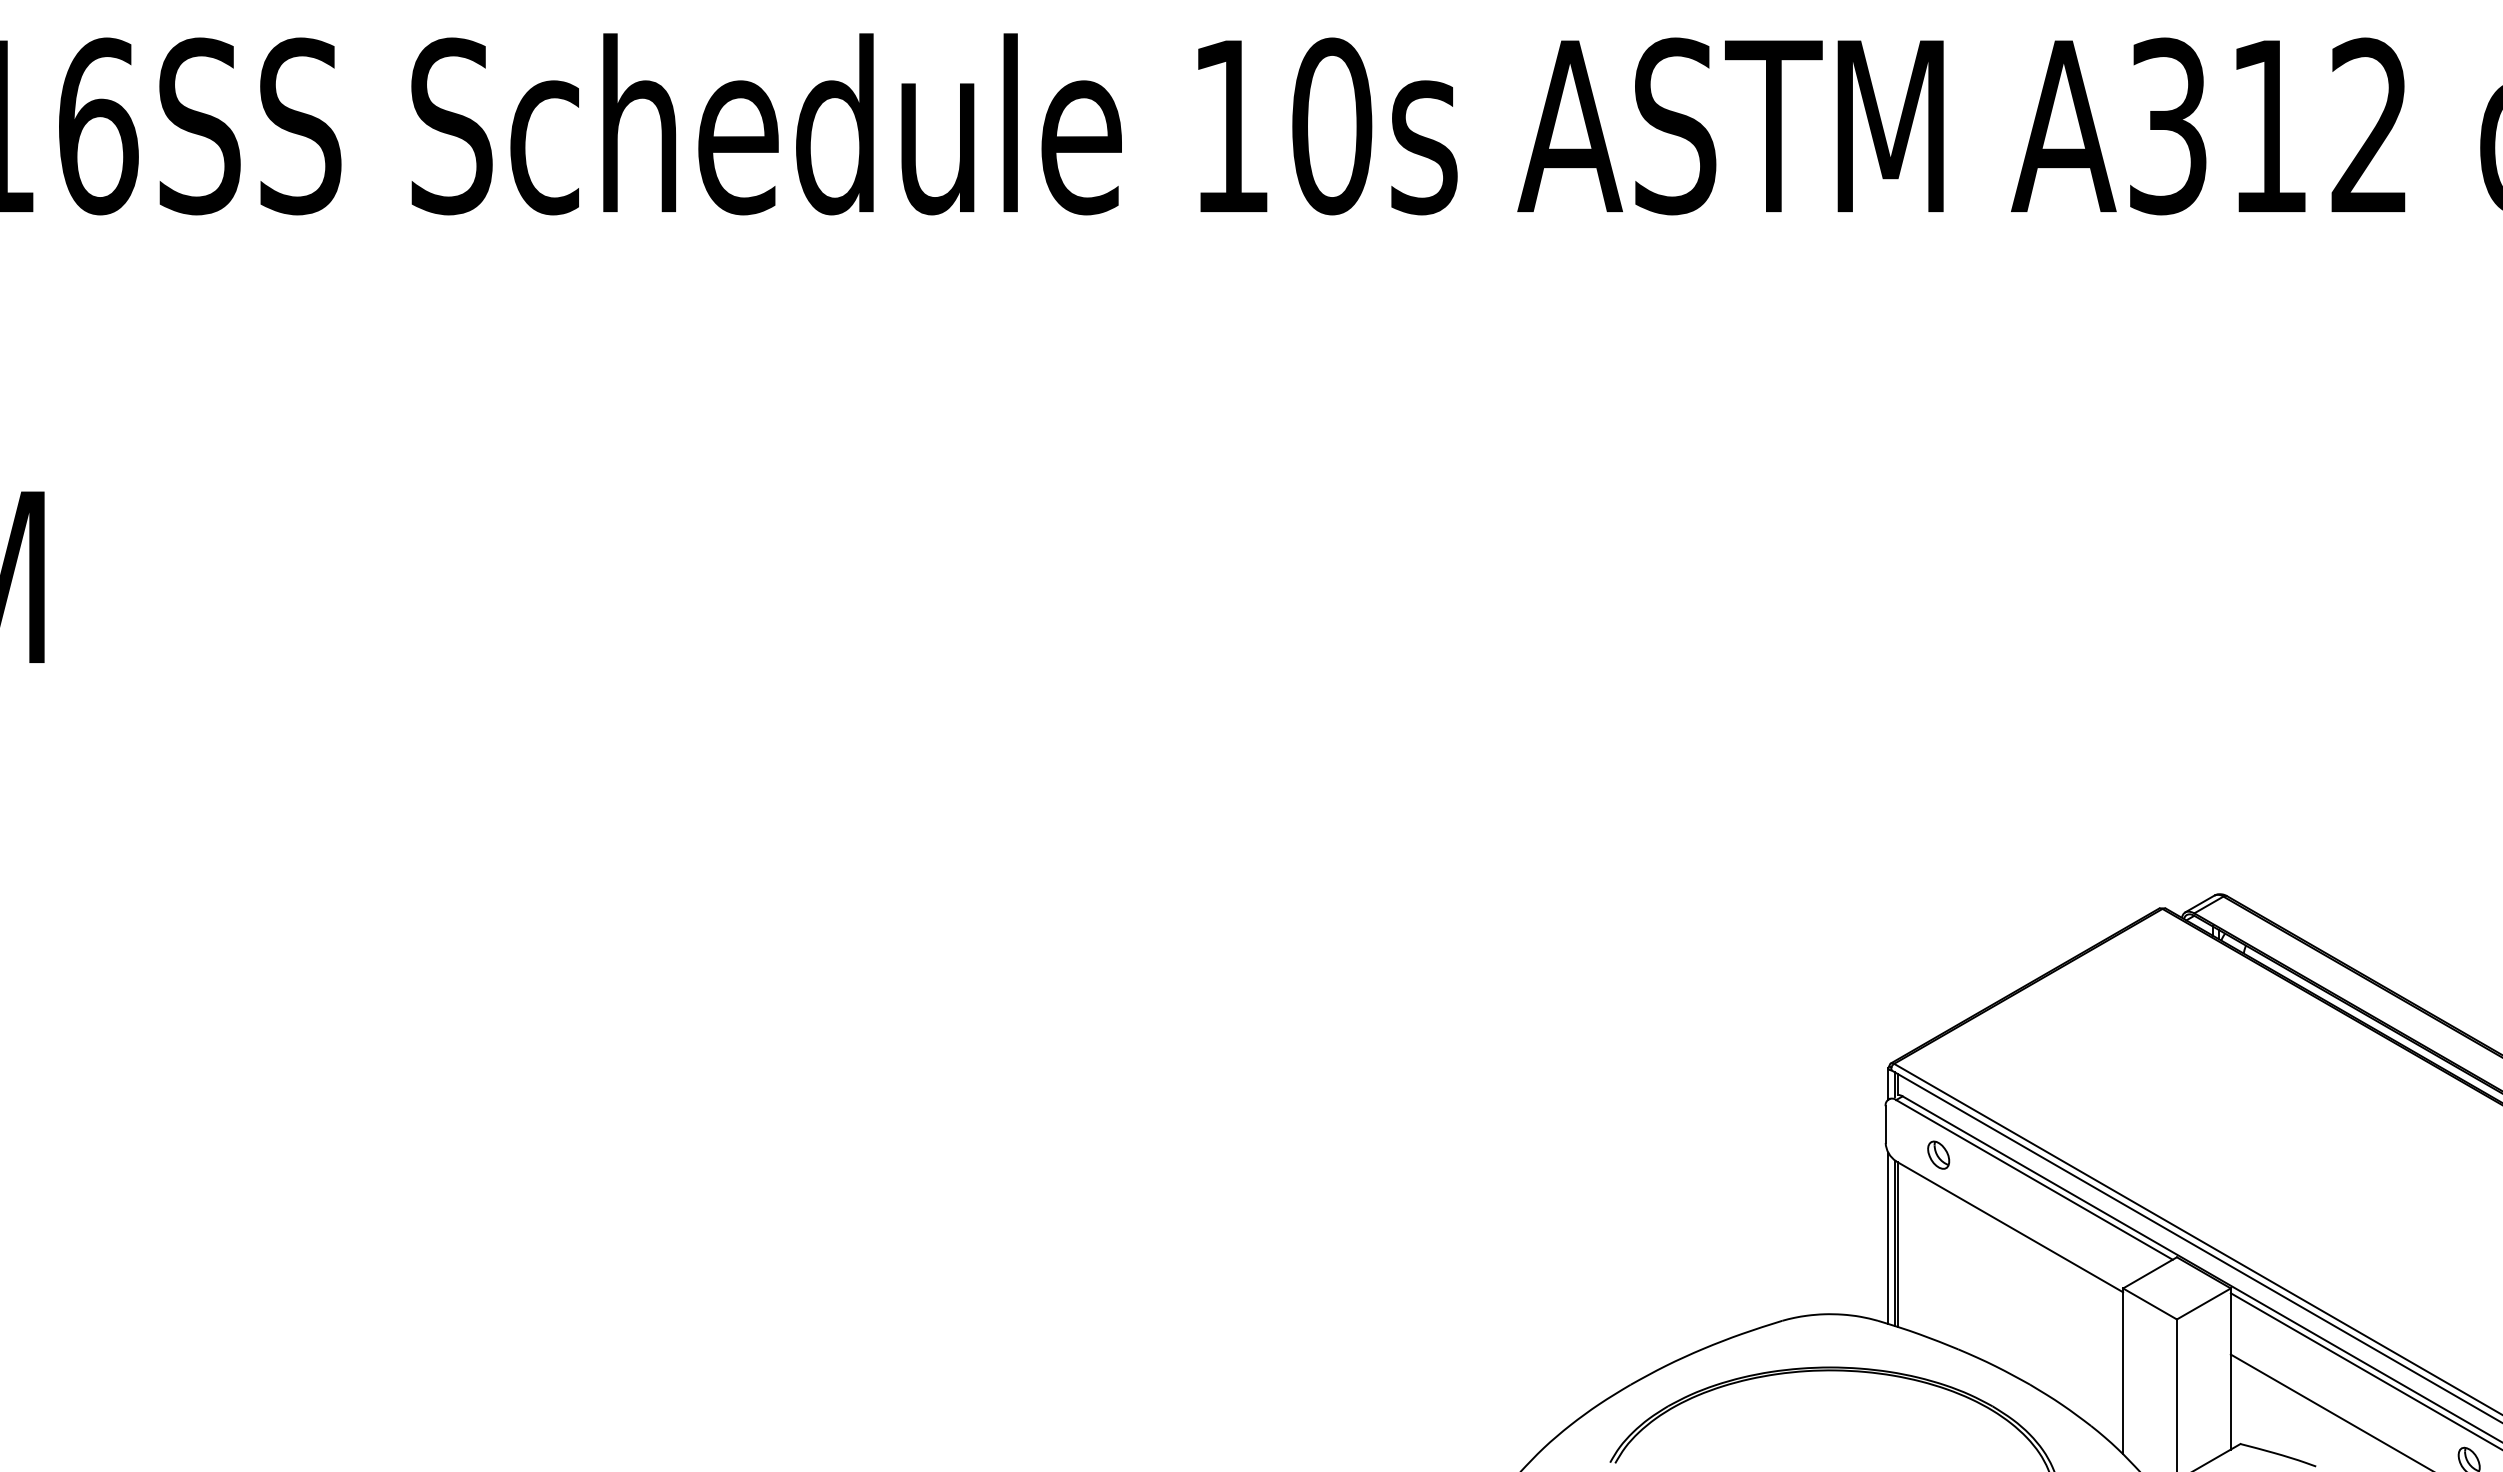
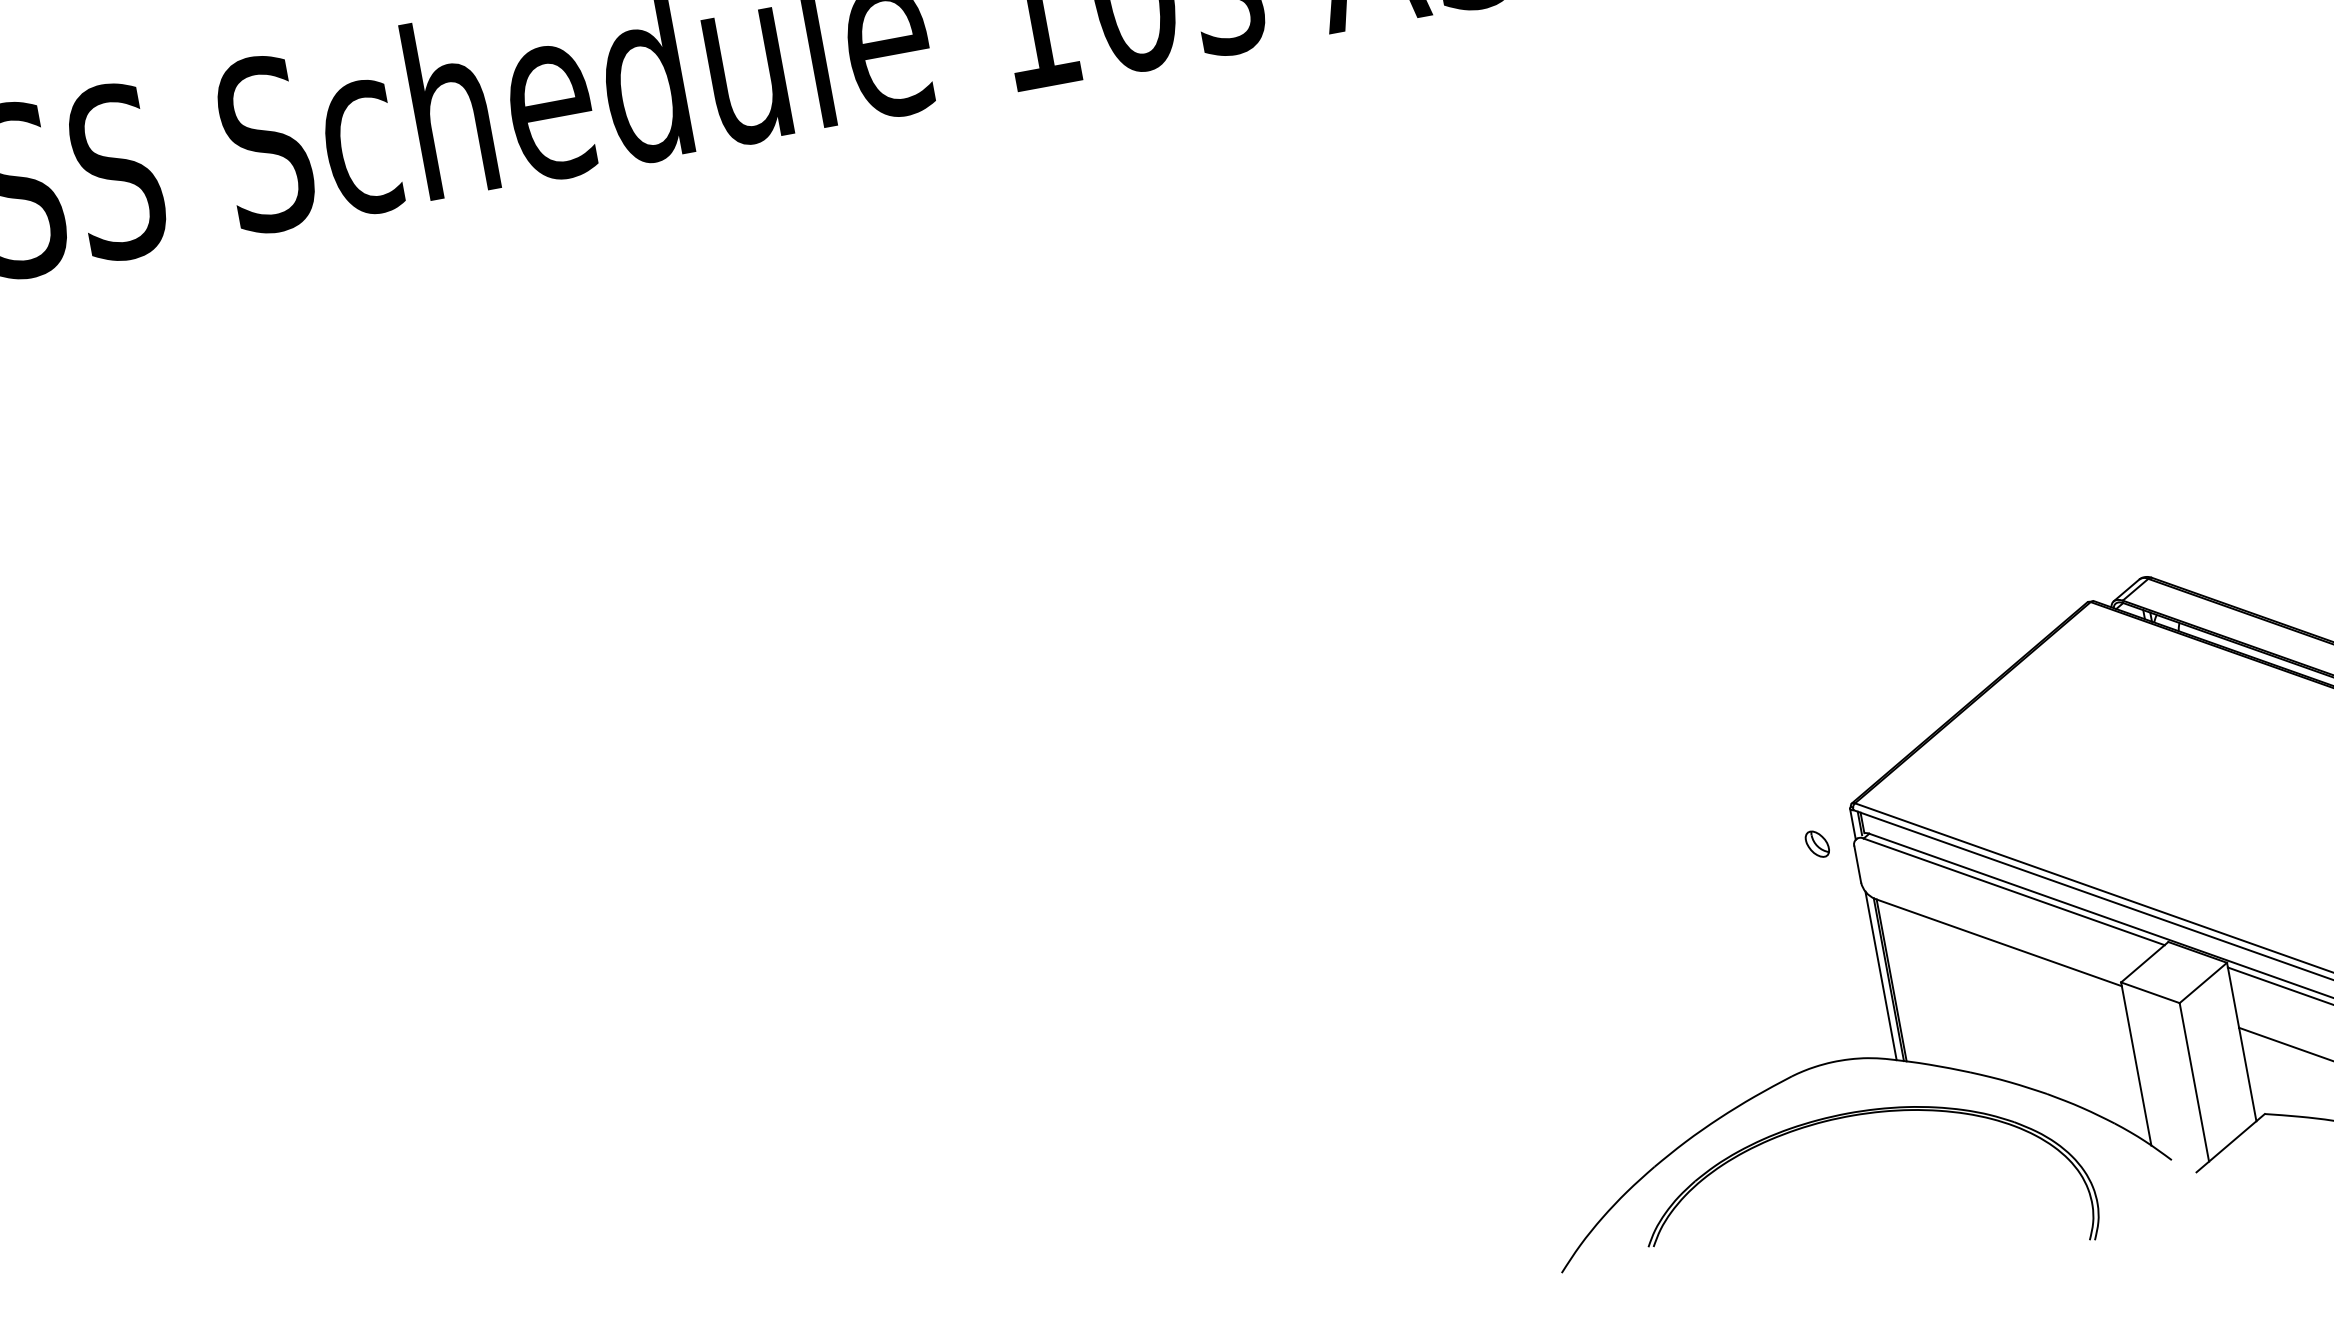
part: (1938, 1154) -> (1817, 843), moved

